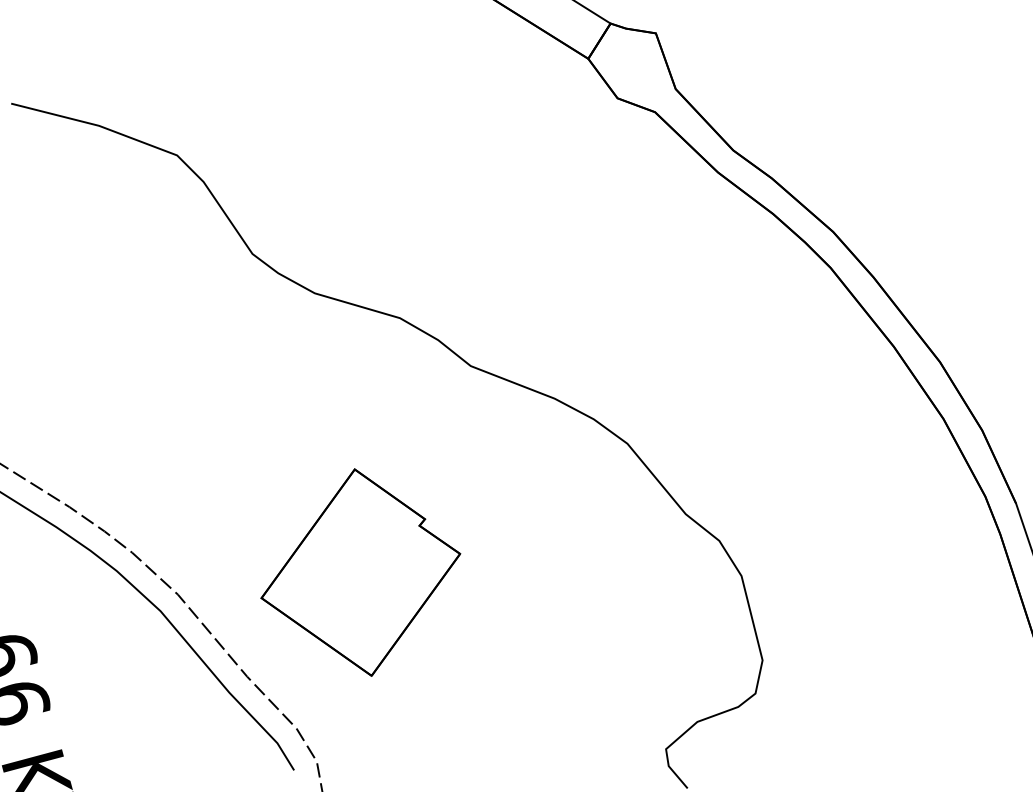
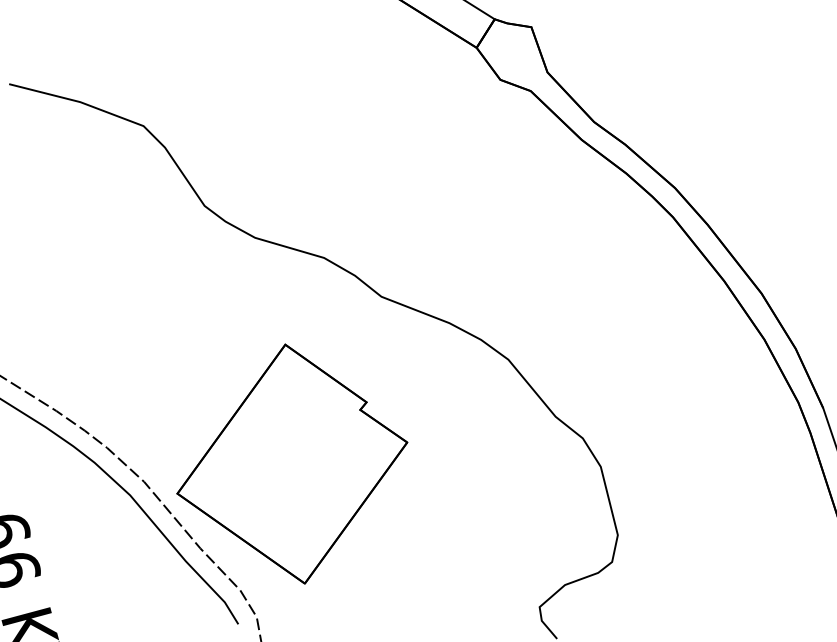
part: (360, 571) -> (292, 463), size x1.43

